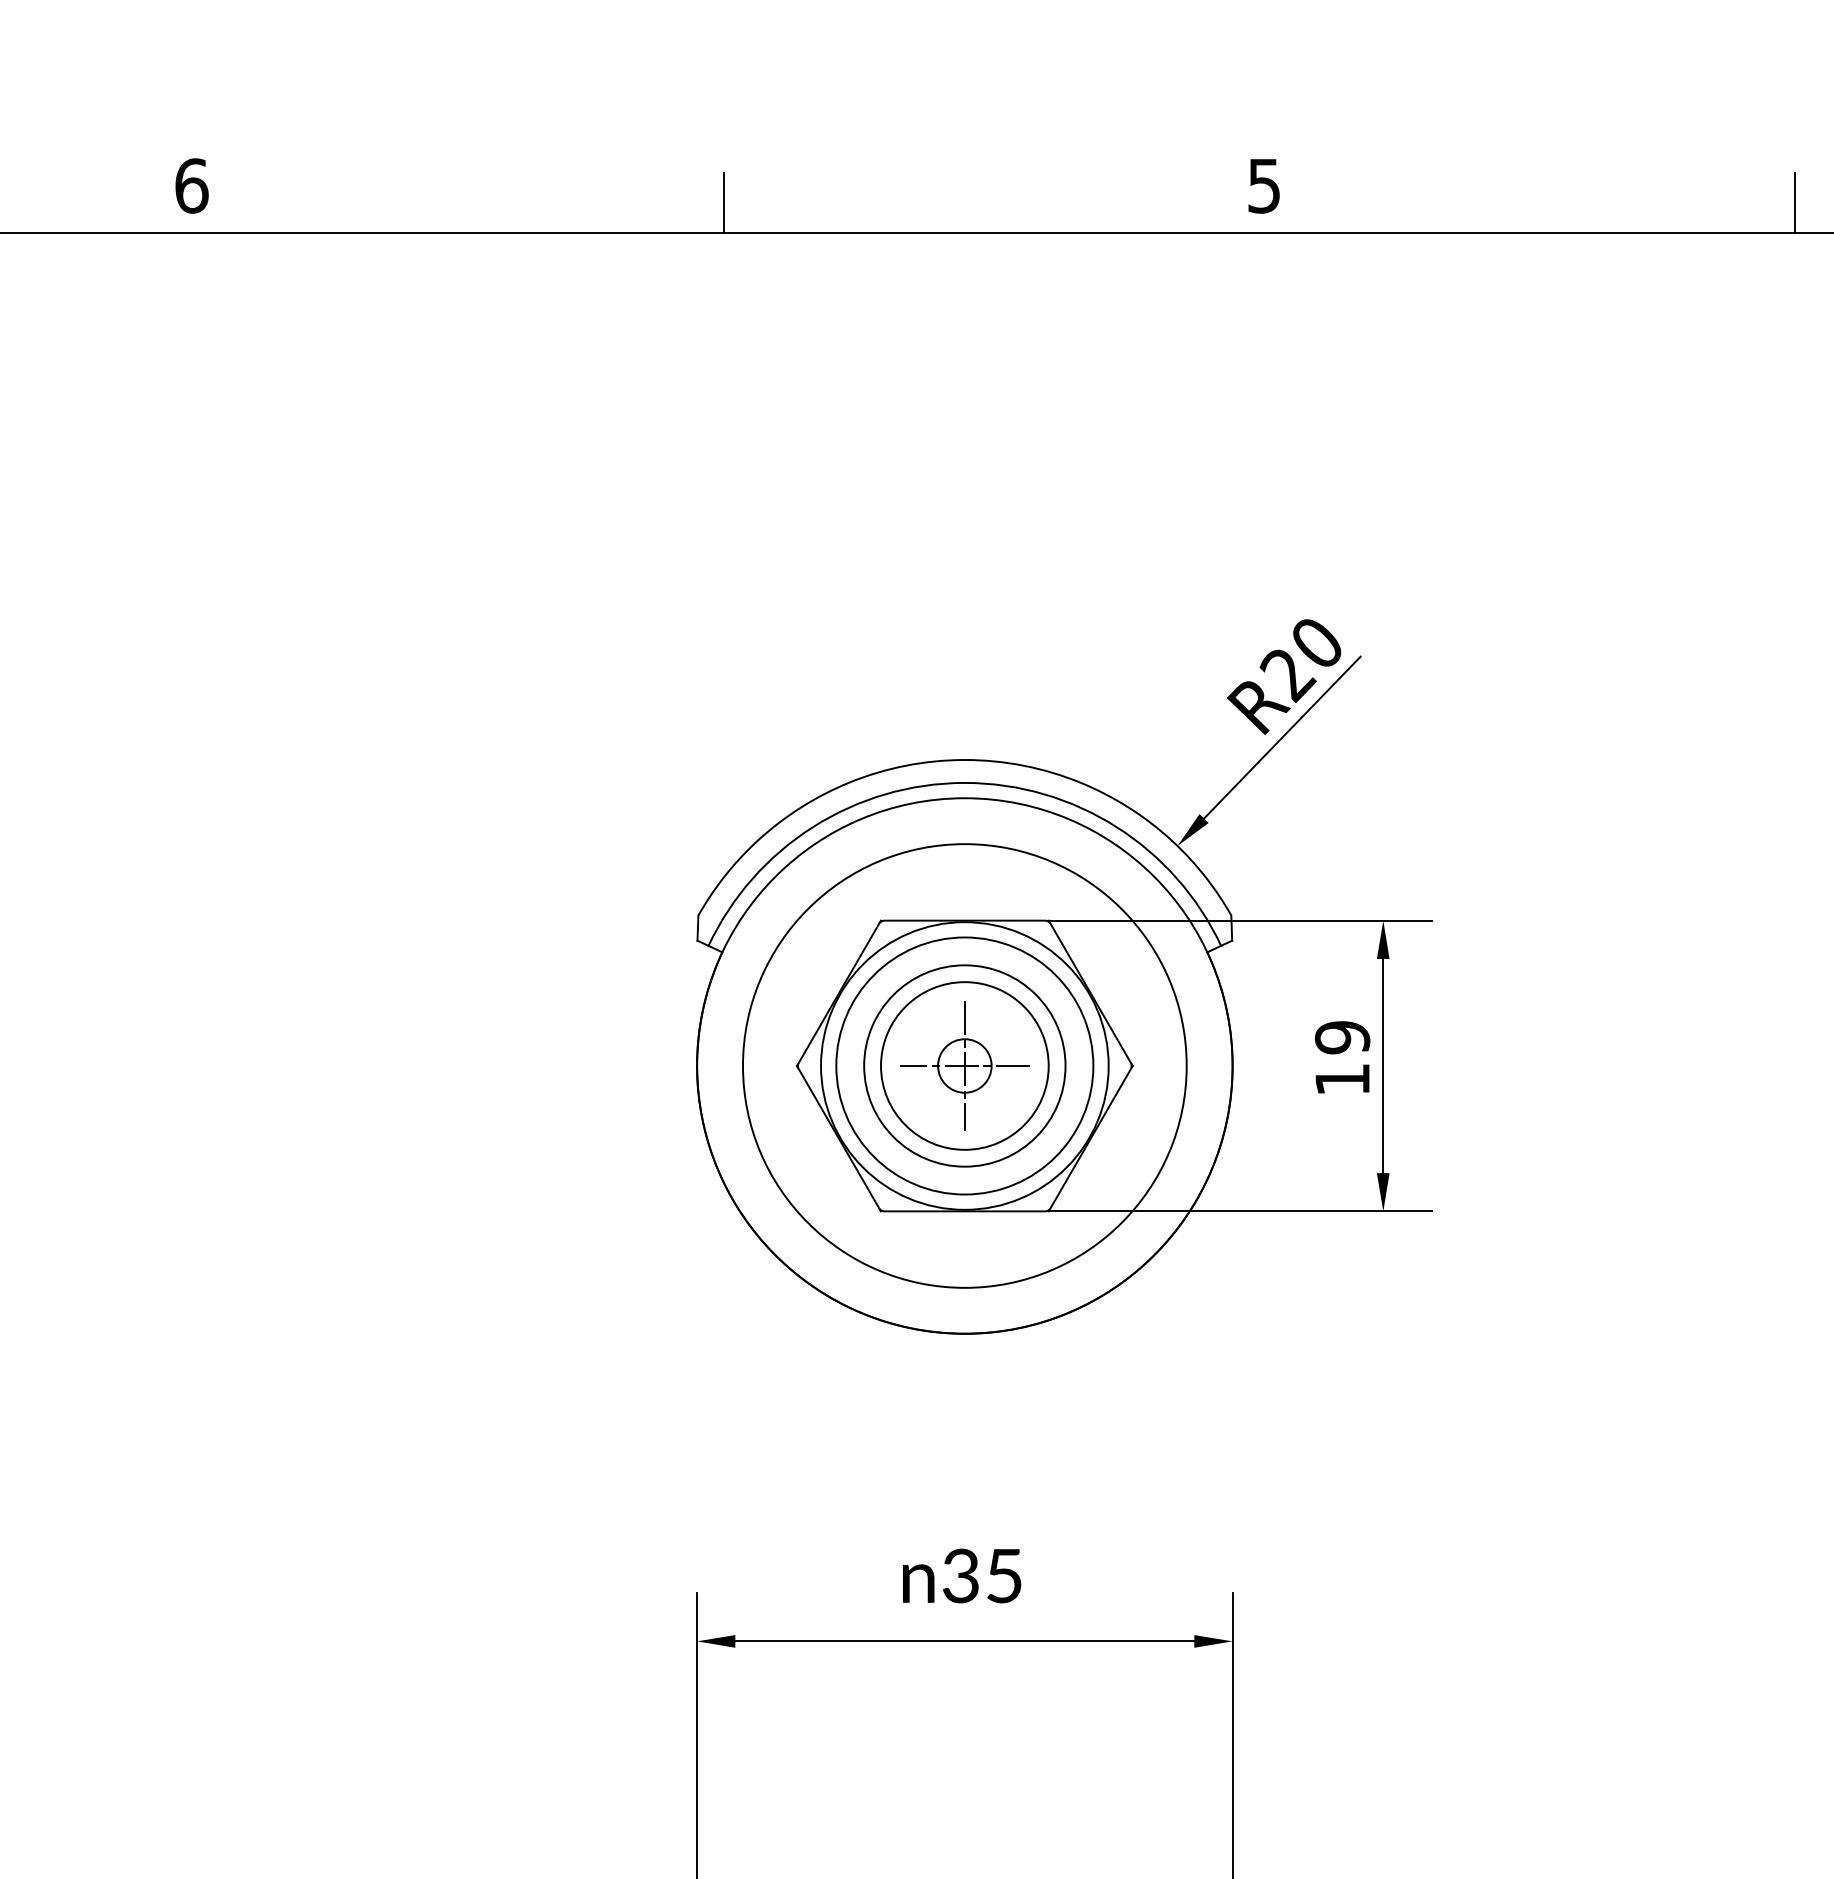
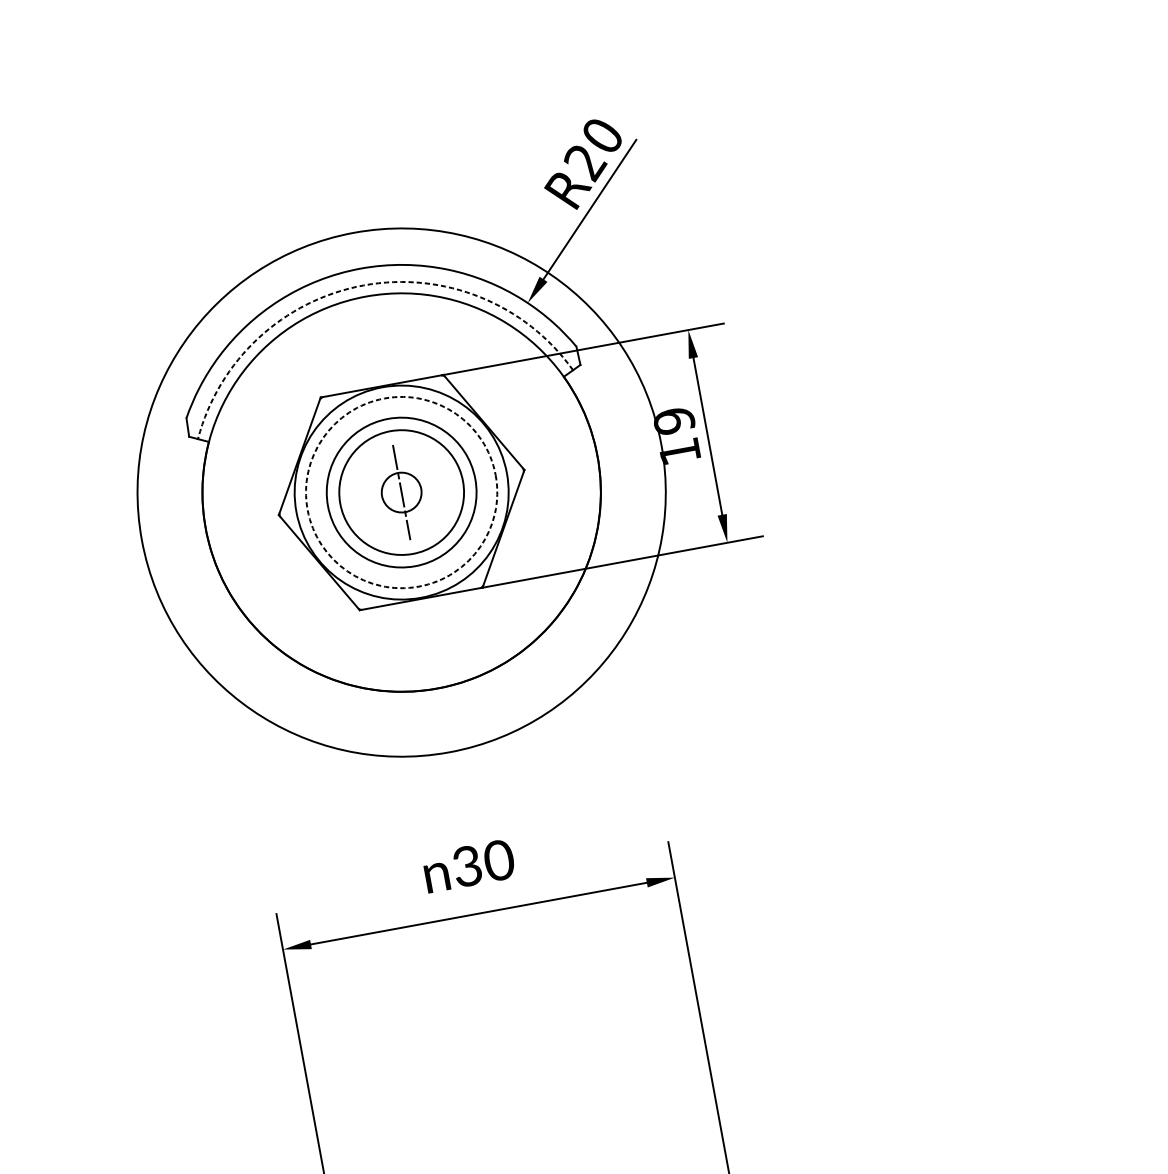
arc: (964, 782) -> (363, 285), solid -> dashed
circle: (964, 1065) -> (401, 492), size x1.6
circle: (964, 1065) -> (401, 492), solid -> dashed
line: (964, 1066) -> (401, 492), removed
text: (1004, 1575) -> (499, 860), 35 -> 30

